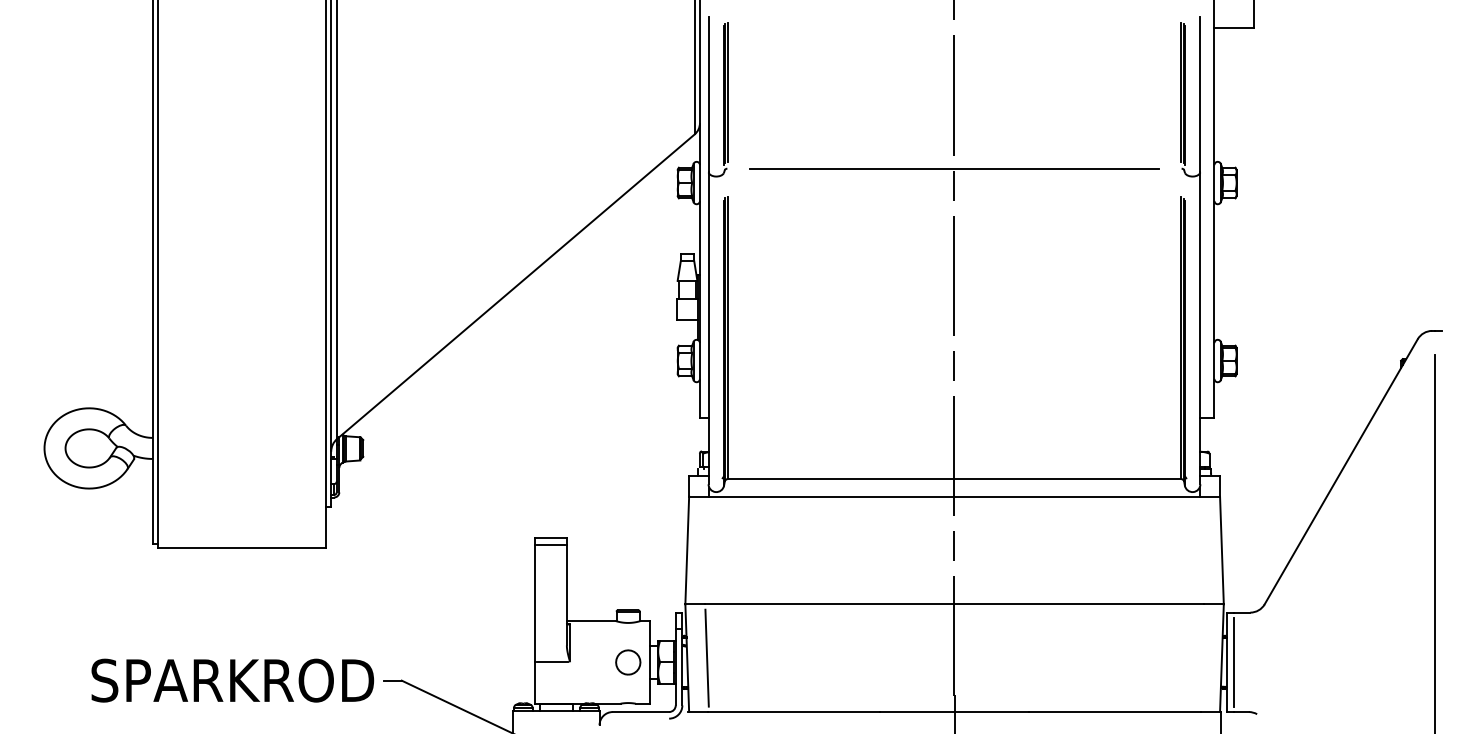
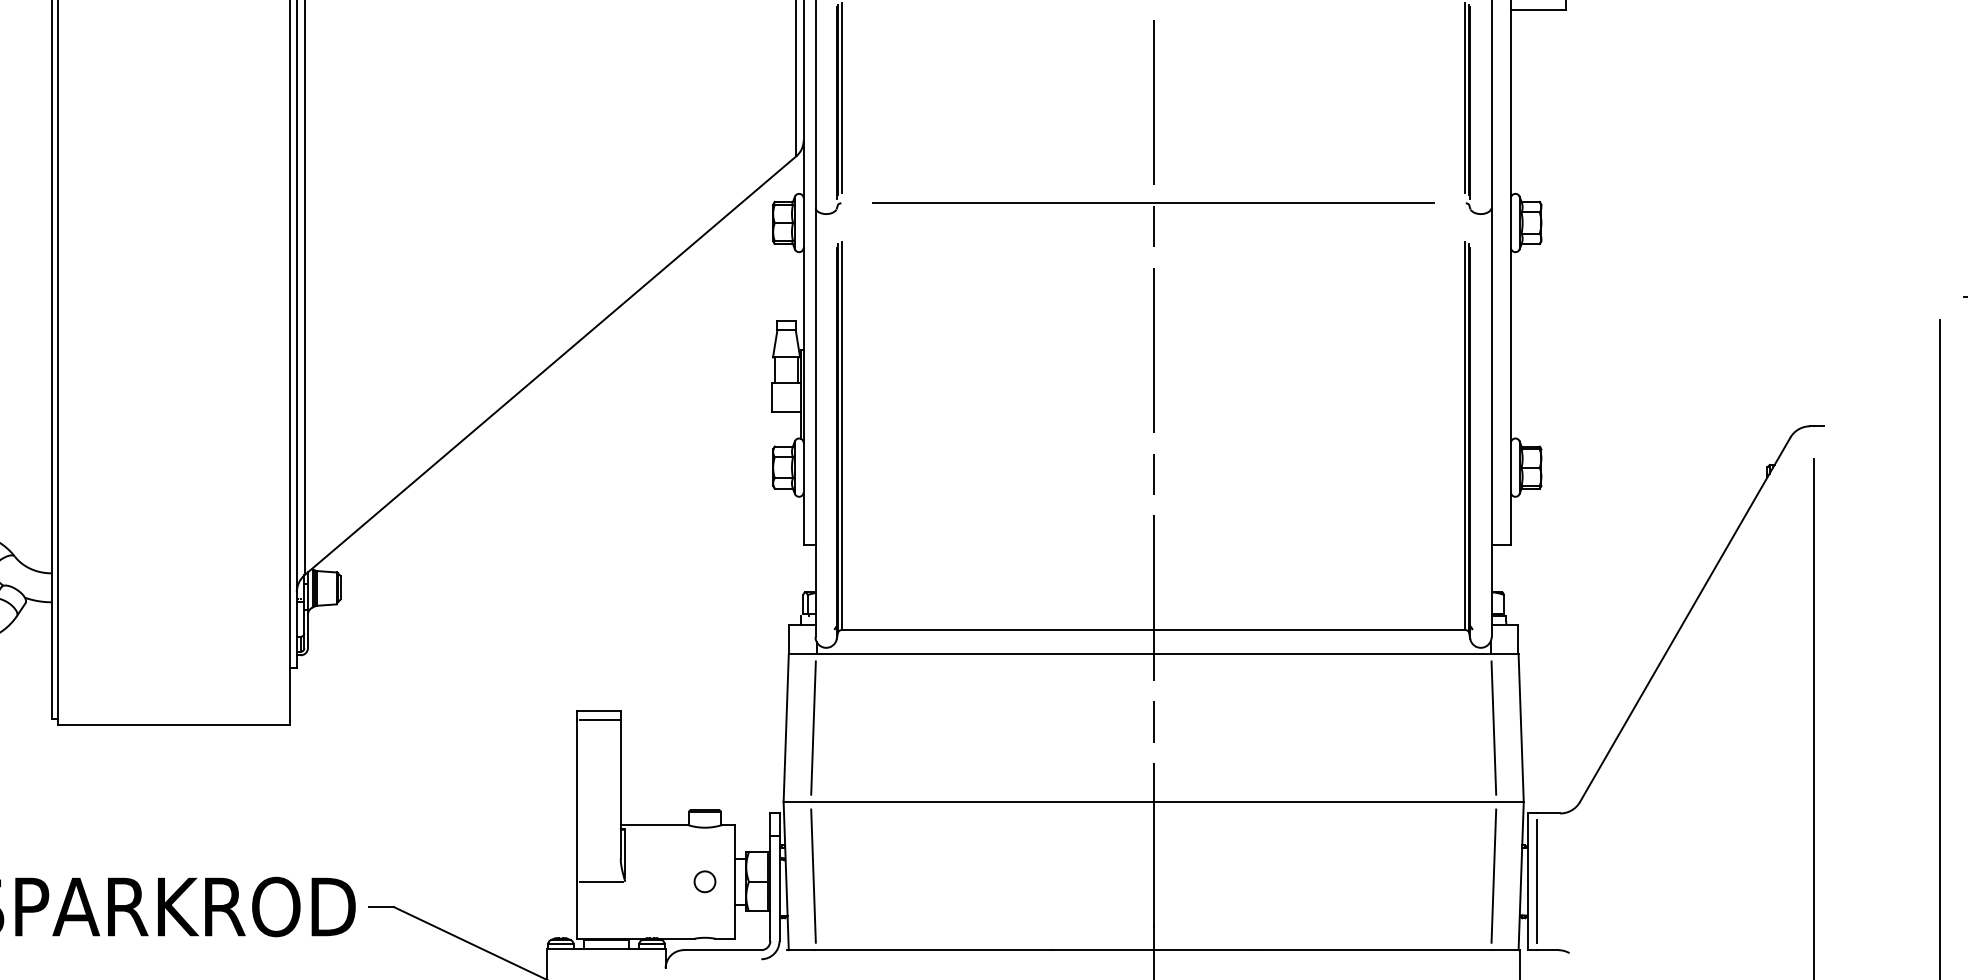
line: (706, 550) -> (812, 728), added
line: (1201, 550) -> (1493, 728), added
line: (1201, 657) -> (1493, 875), added
part: (627, 661) -> (704, 880), size x0.62

